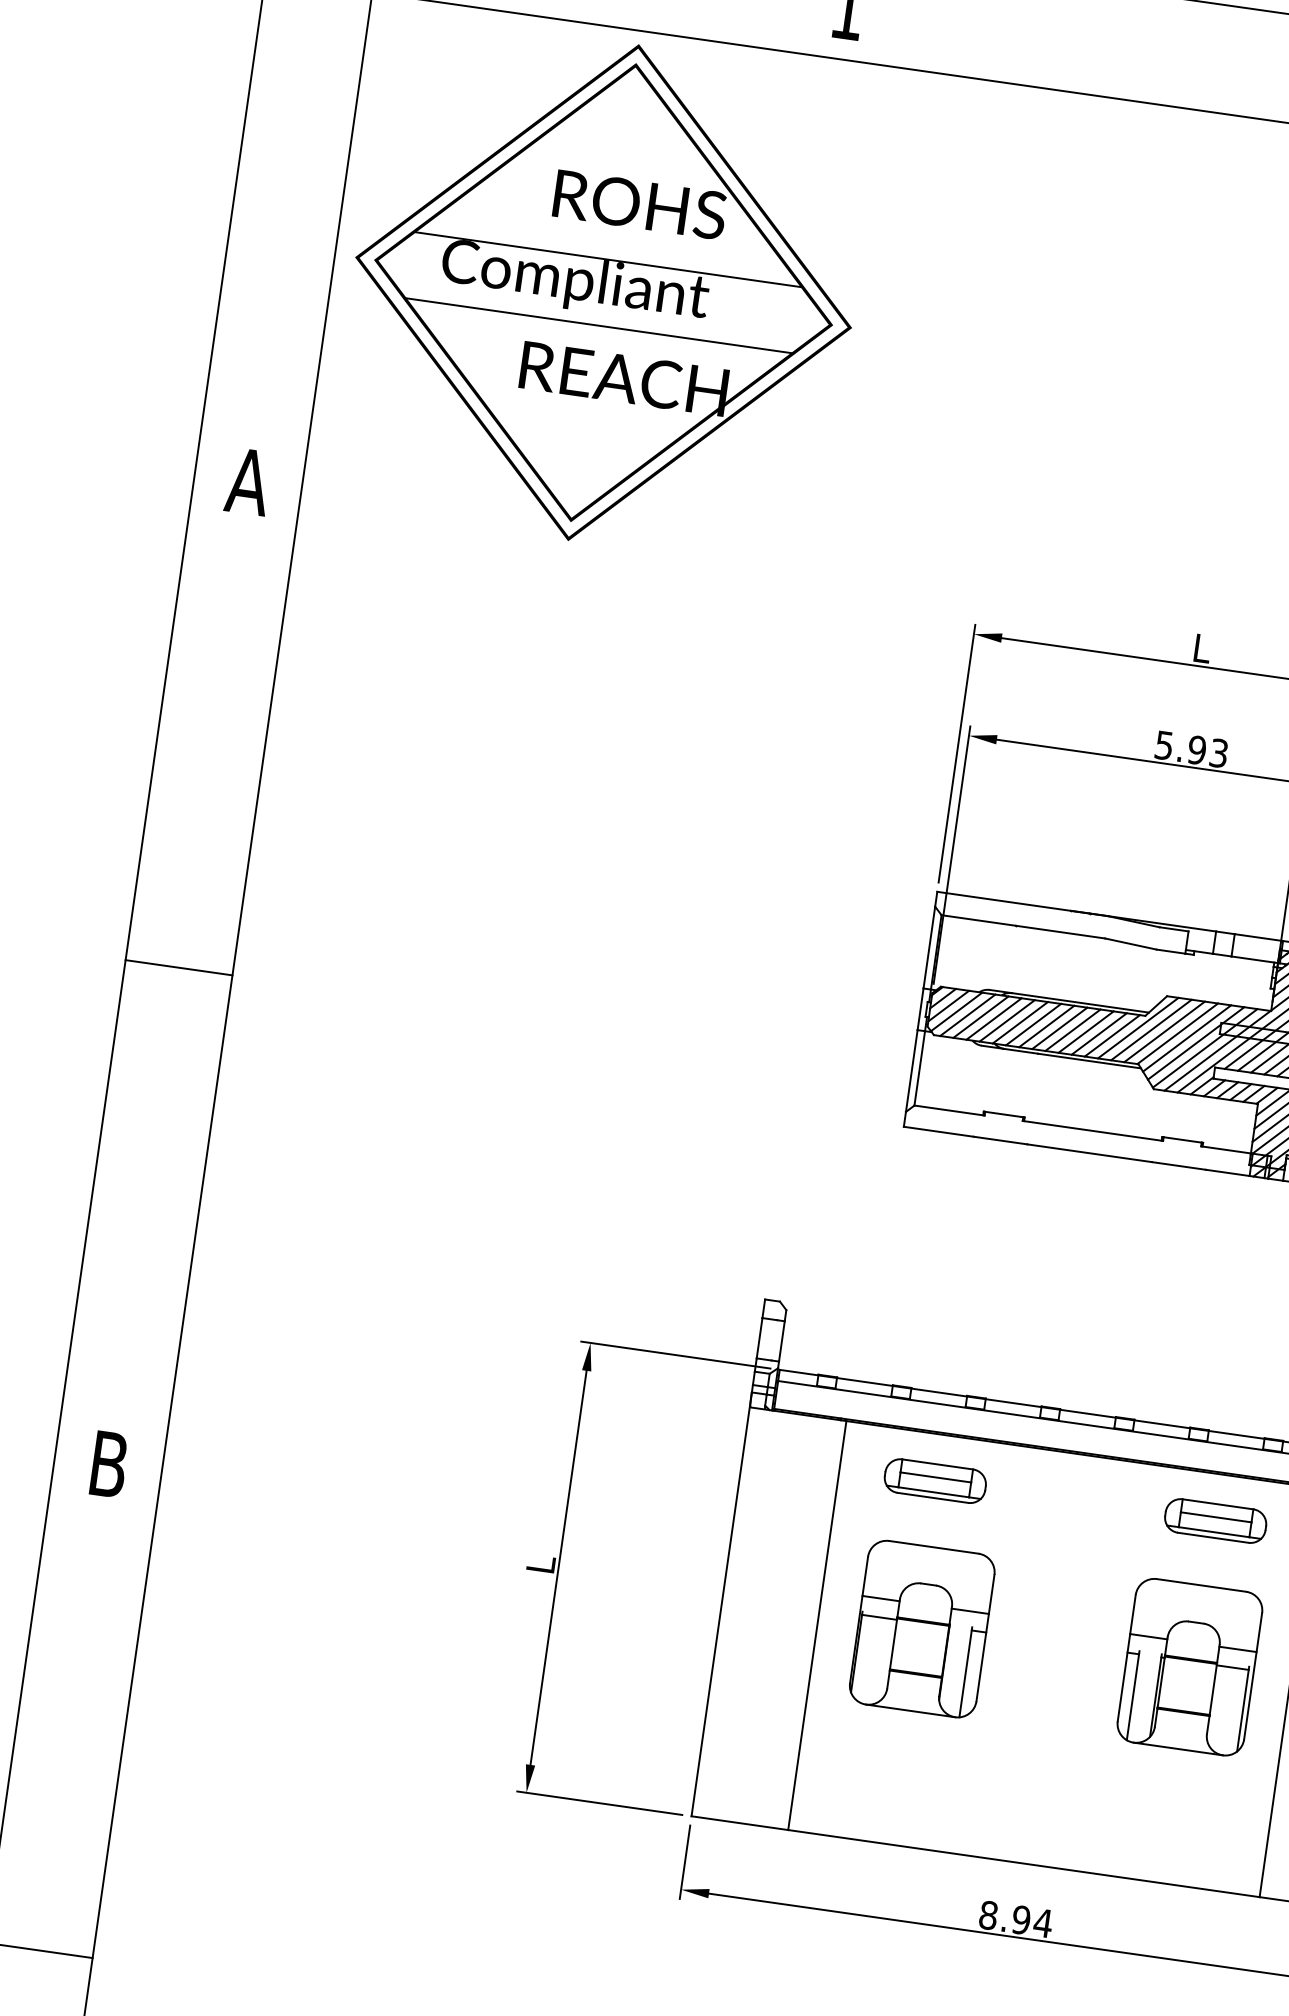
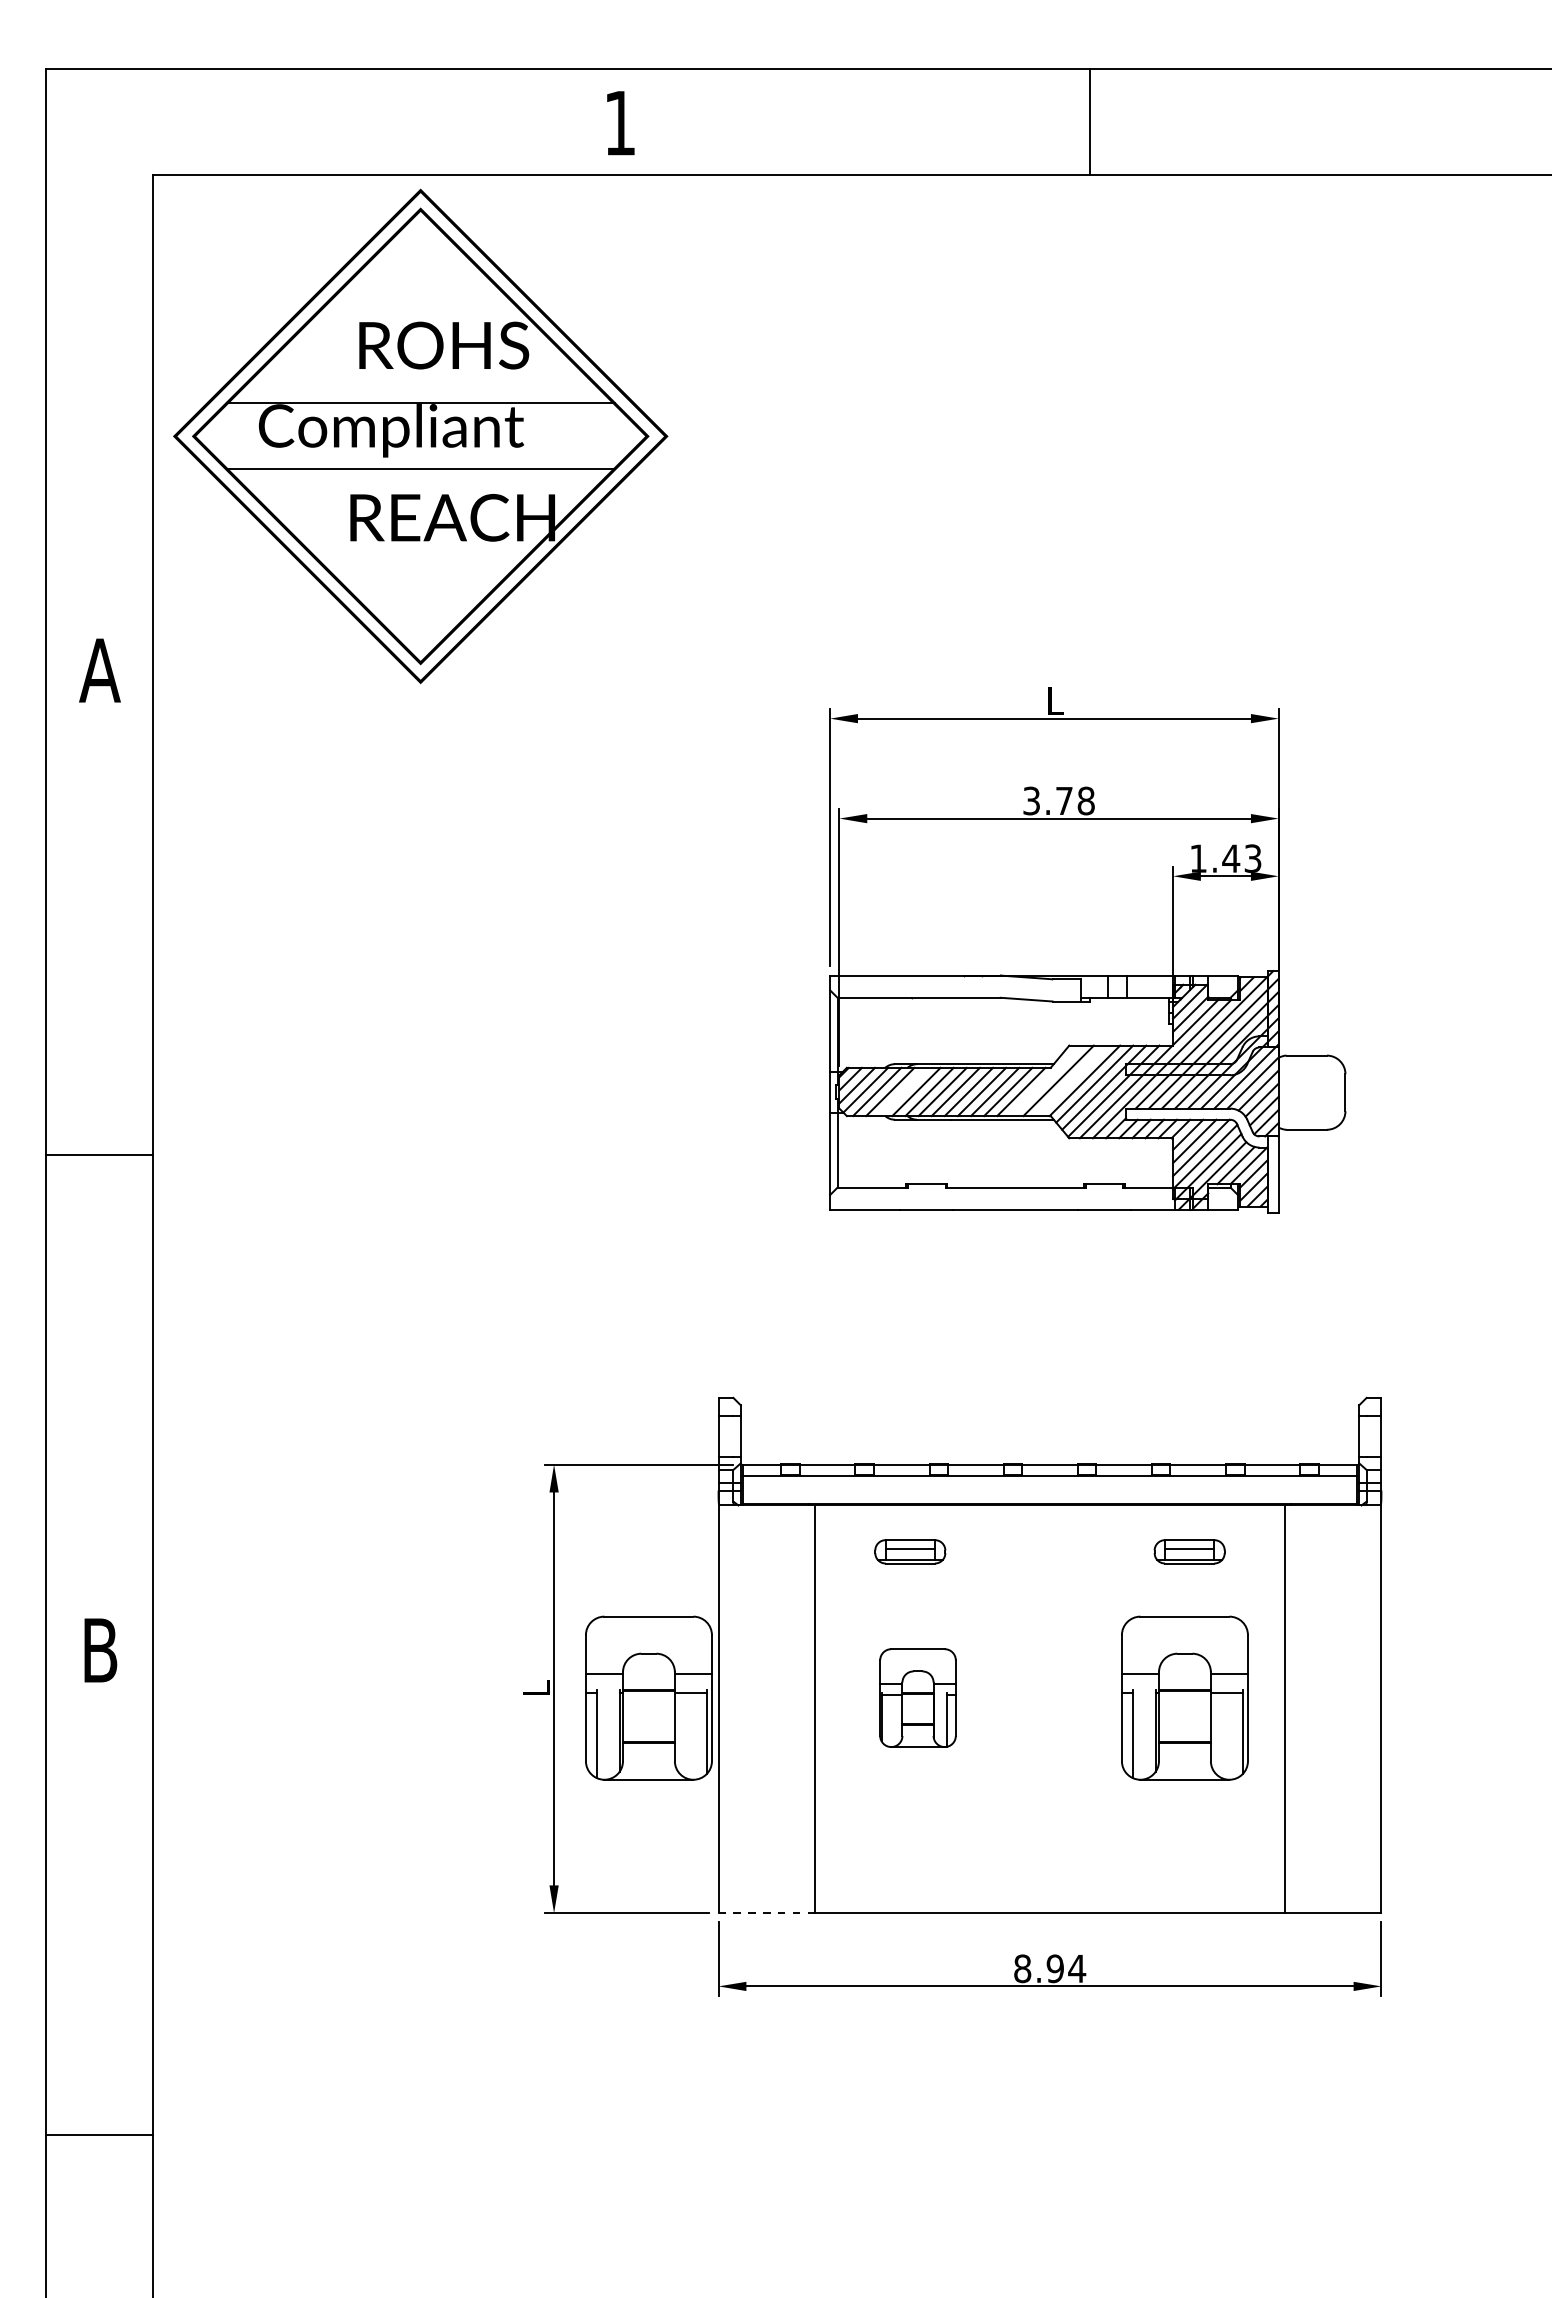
text: (1192, 749) -> (1059, 800), 5.93 -> 3.78
line: (994, 1018) -> (903, 1091), removed
line: (1138, 1027) -> (1045, 1080), removed
line: (1164, 1031) -> (1071, 1080), removed
part: (935, 1480) -> (910, 1551), size x0.7
part: (1215, 1520) -> (1189, 1551), size x0.7
part: (652, 1589) -> (648, 1697), added
part: (921, 1628) -> (917, 1697), size x0.6
line: (740, 1823) -> (767, 1913), solid -> dashed

